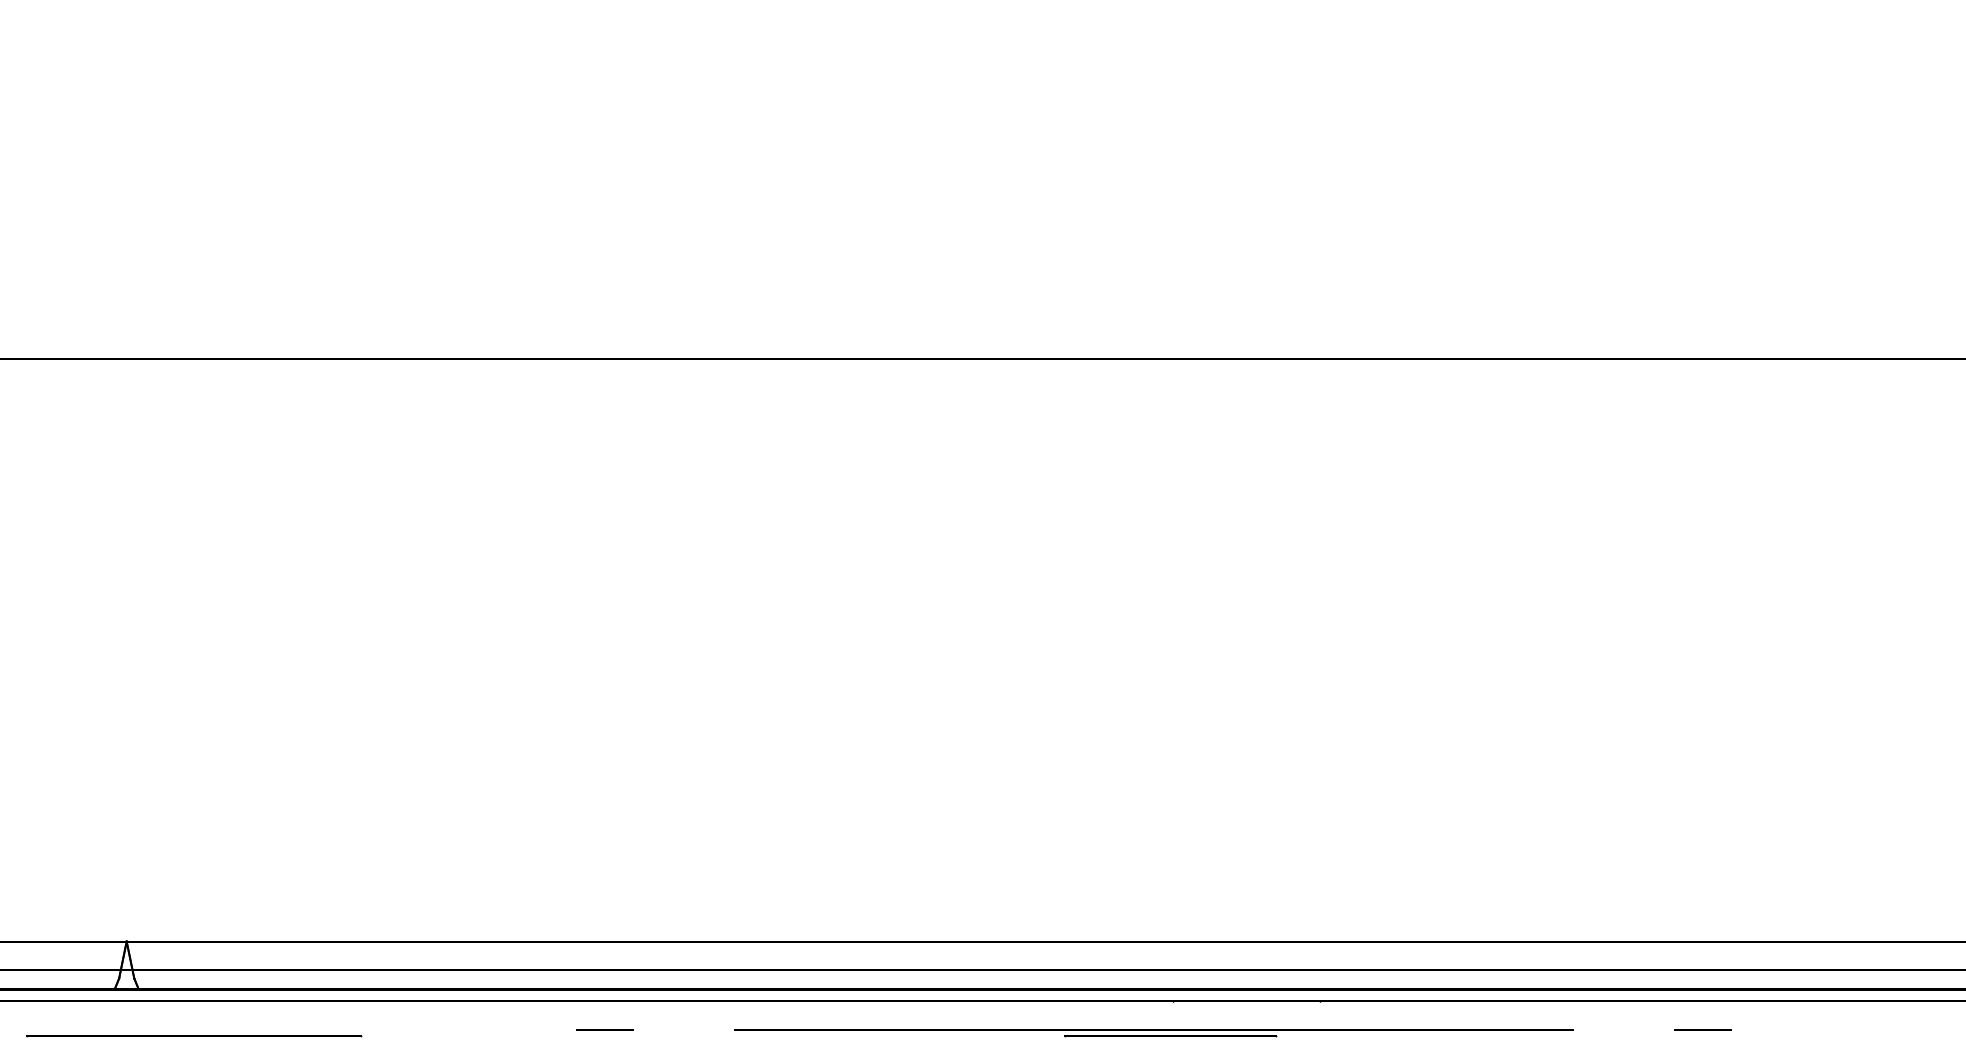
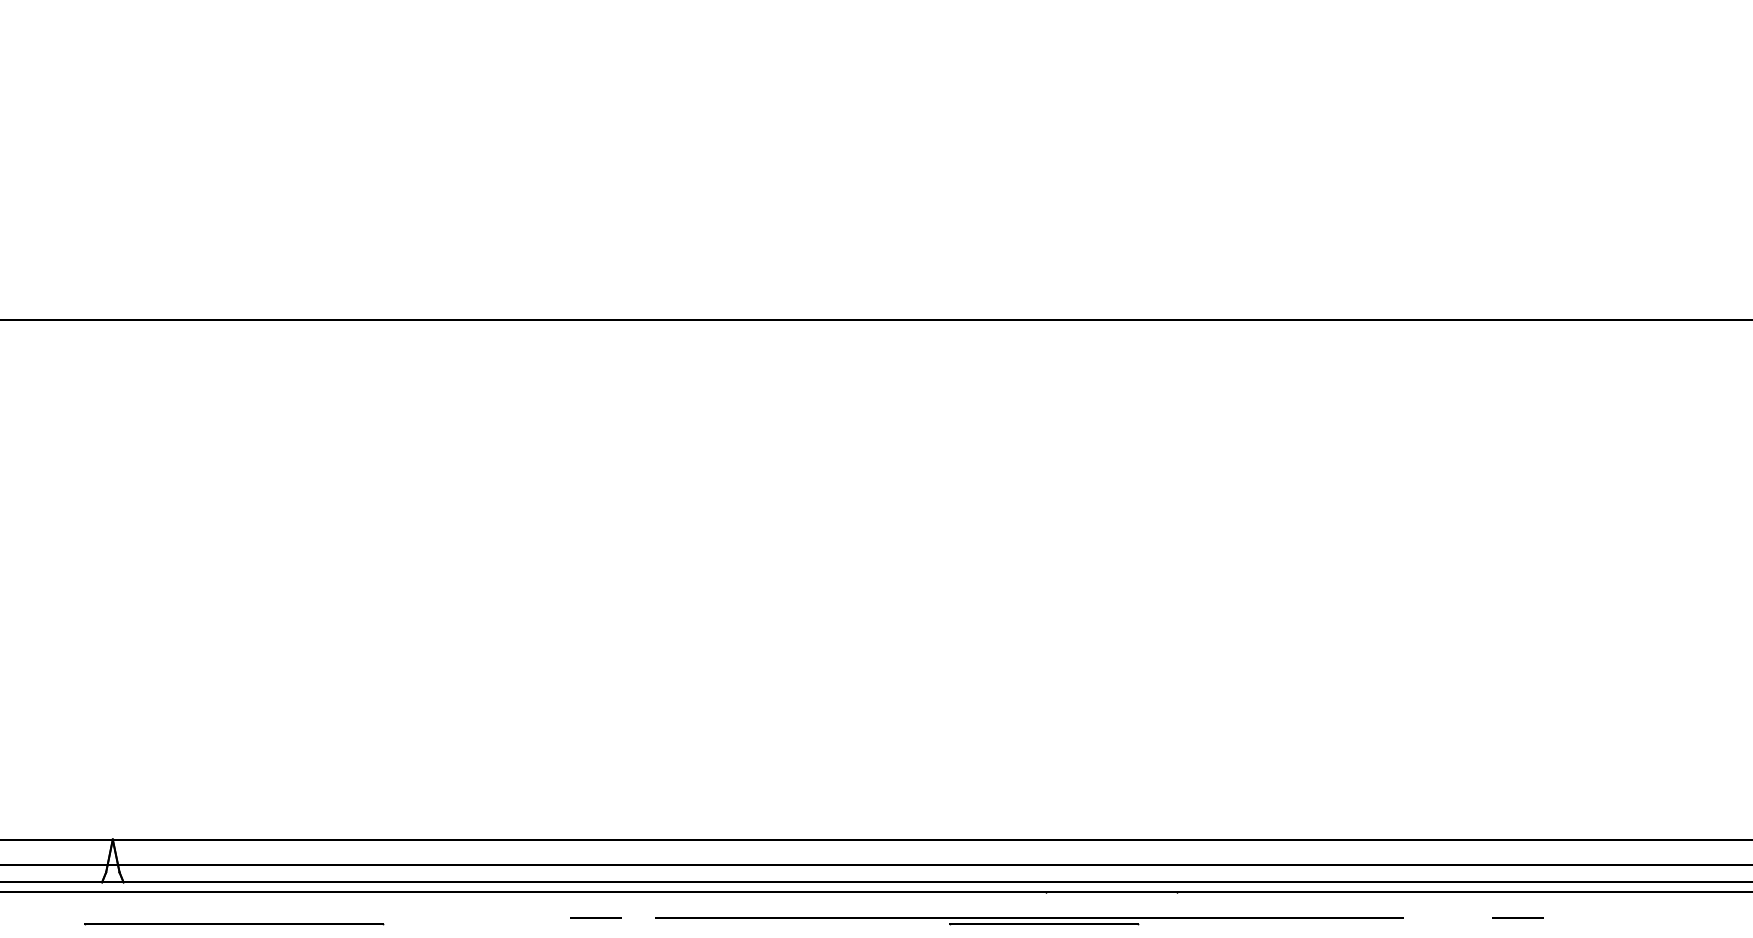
line: (605, 1028) -> (595, 917), moved
line: (194, 1036) -> (234, 924), moved

